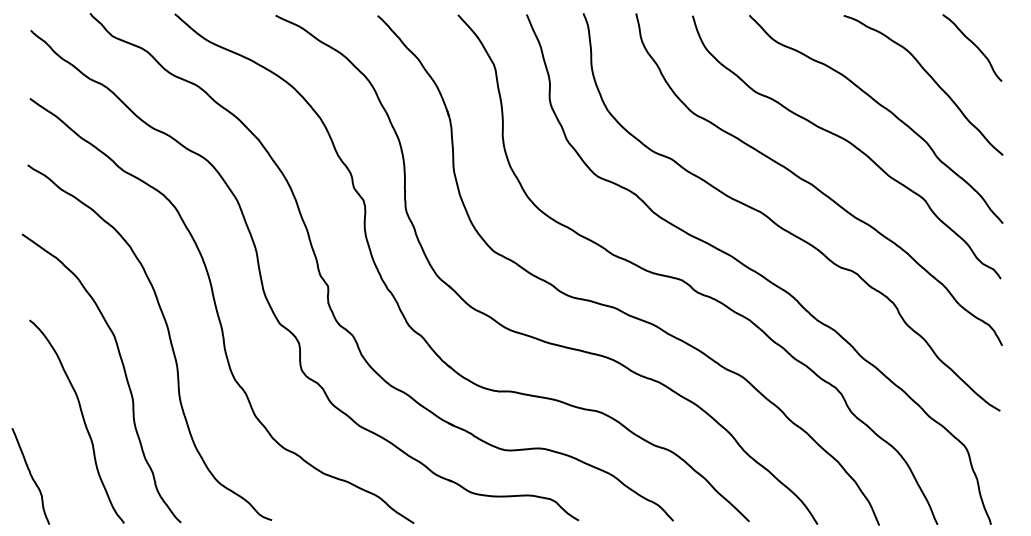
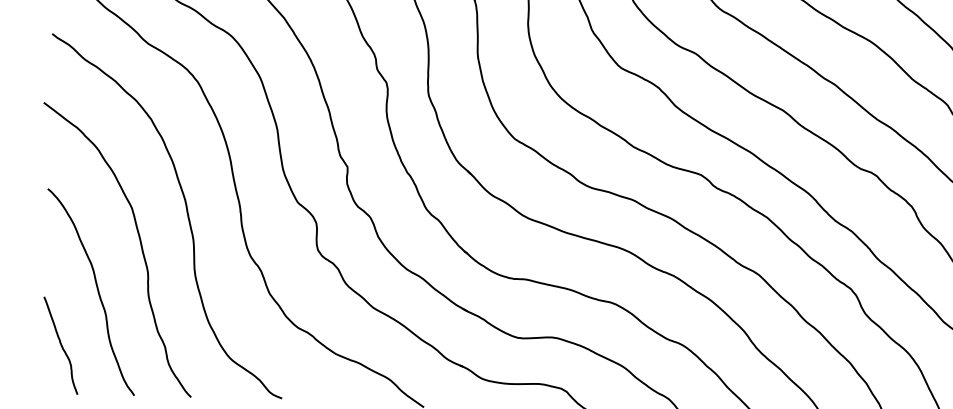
curve: (30, 476) -> (60, 345), moved

